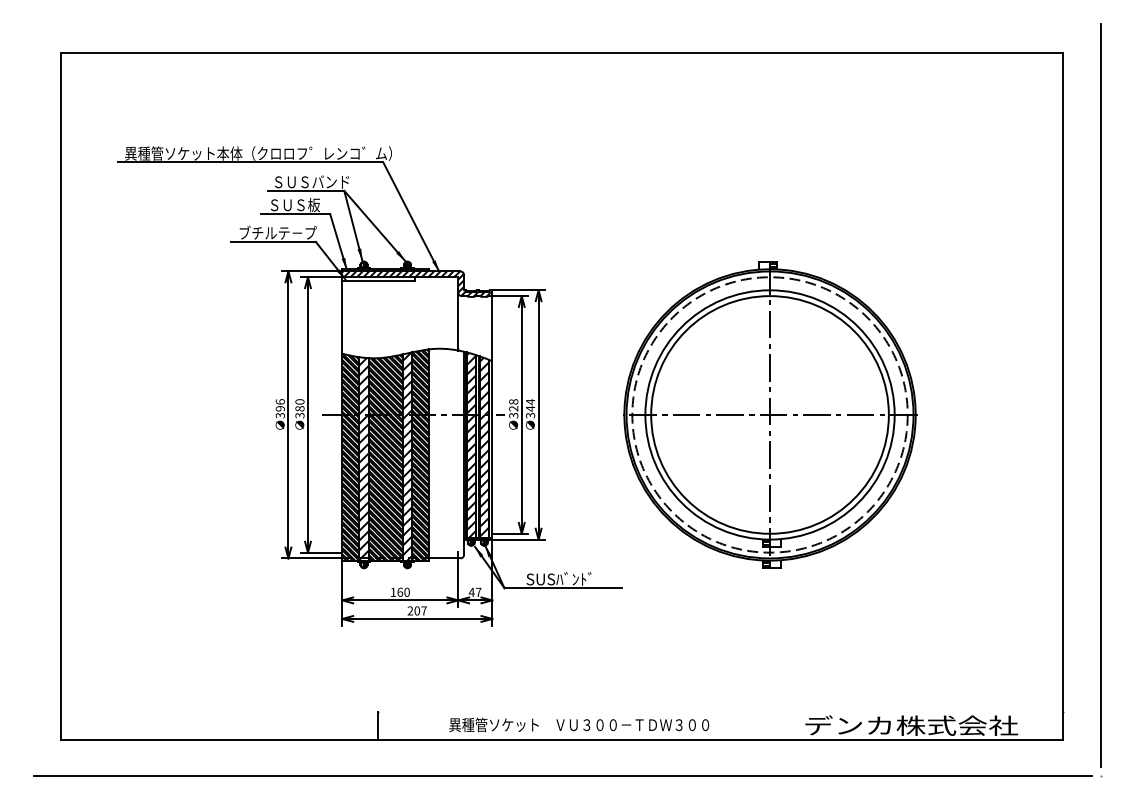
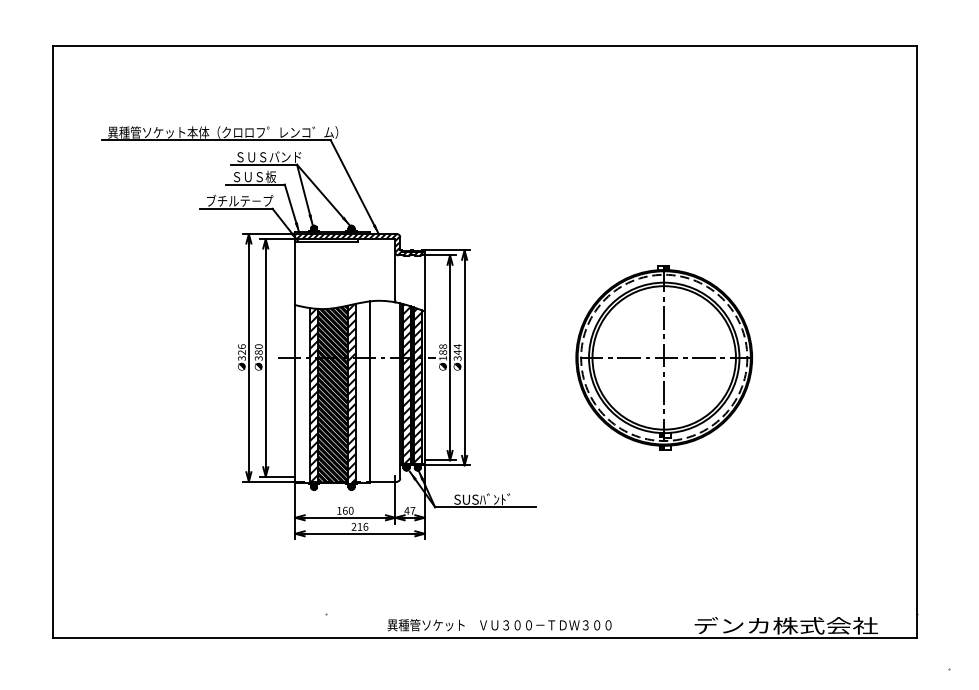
line: (1100, 395) -> (949, 341), removed
text: (280, 408) -> (242, 352), 396 -> 326
text: (513, 412) -> (442, 355), 328 -> 188
part: (770, 414) -> (664, 357), size x0.7
hatch: (420, 454) -> (362, 391), removed
hatch: (350, 456) -> (302, 393), removed
text: (420, 610) -> (362, 526), 207 -> 216
line: (377, 725) -> (325, 625), removed
line: (562, 775) -> (485, 668), removed

